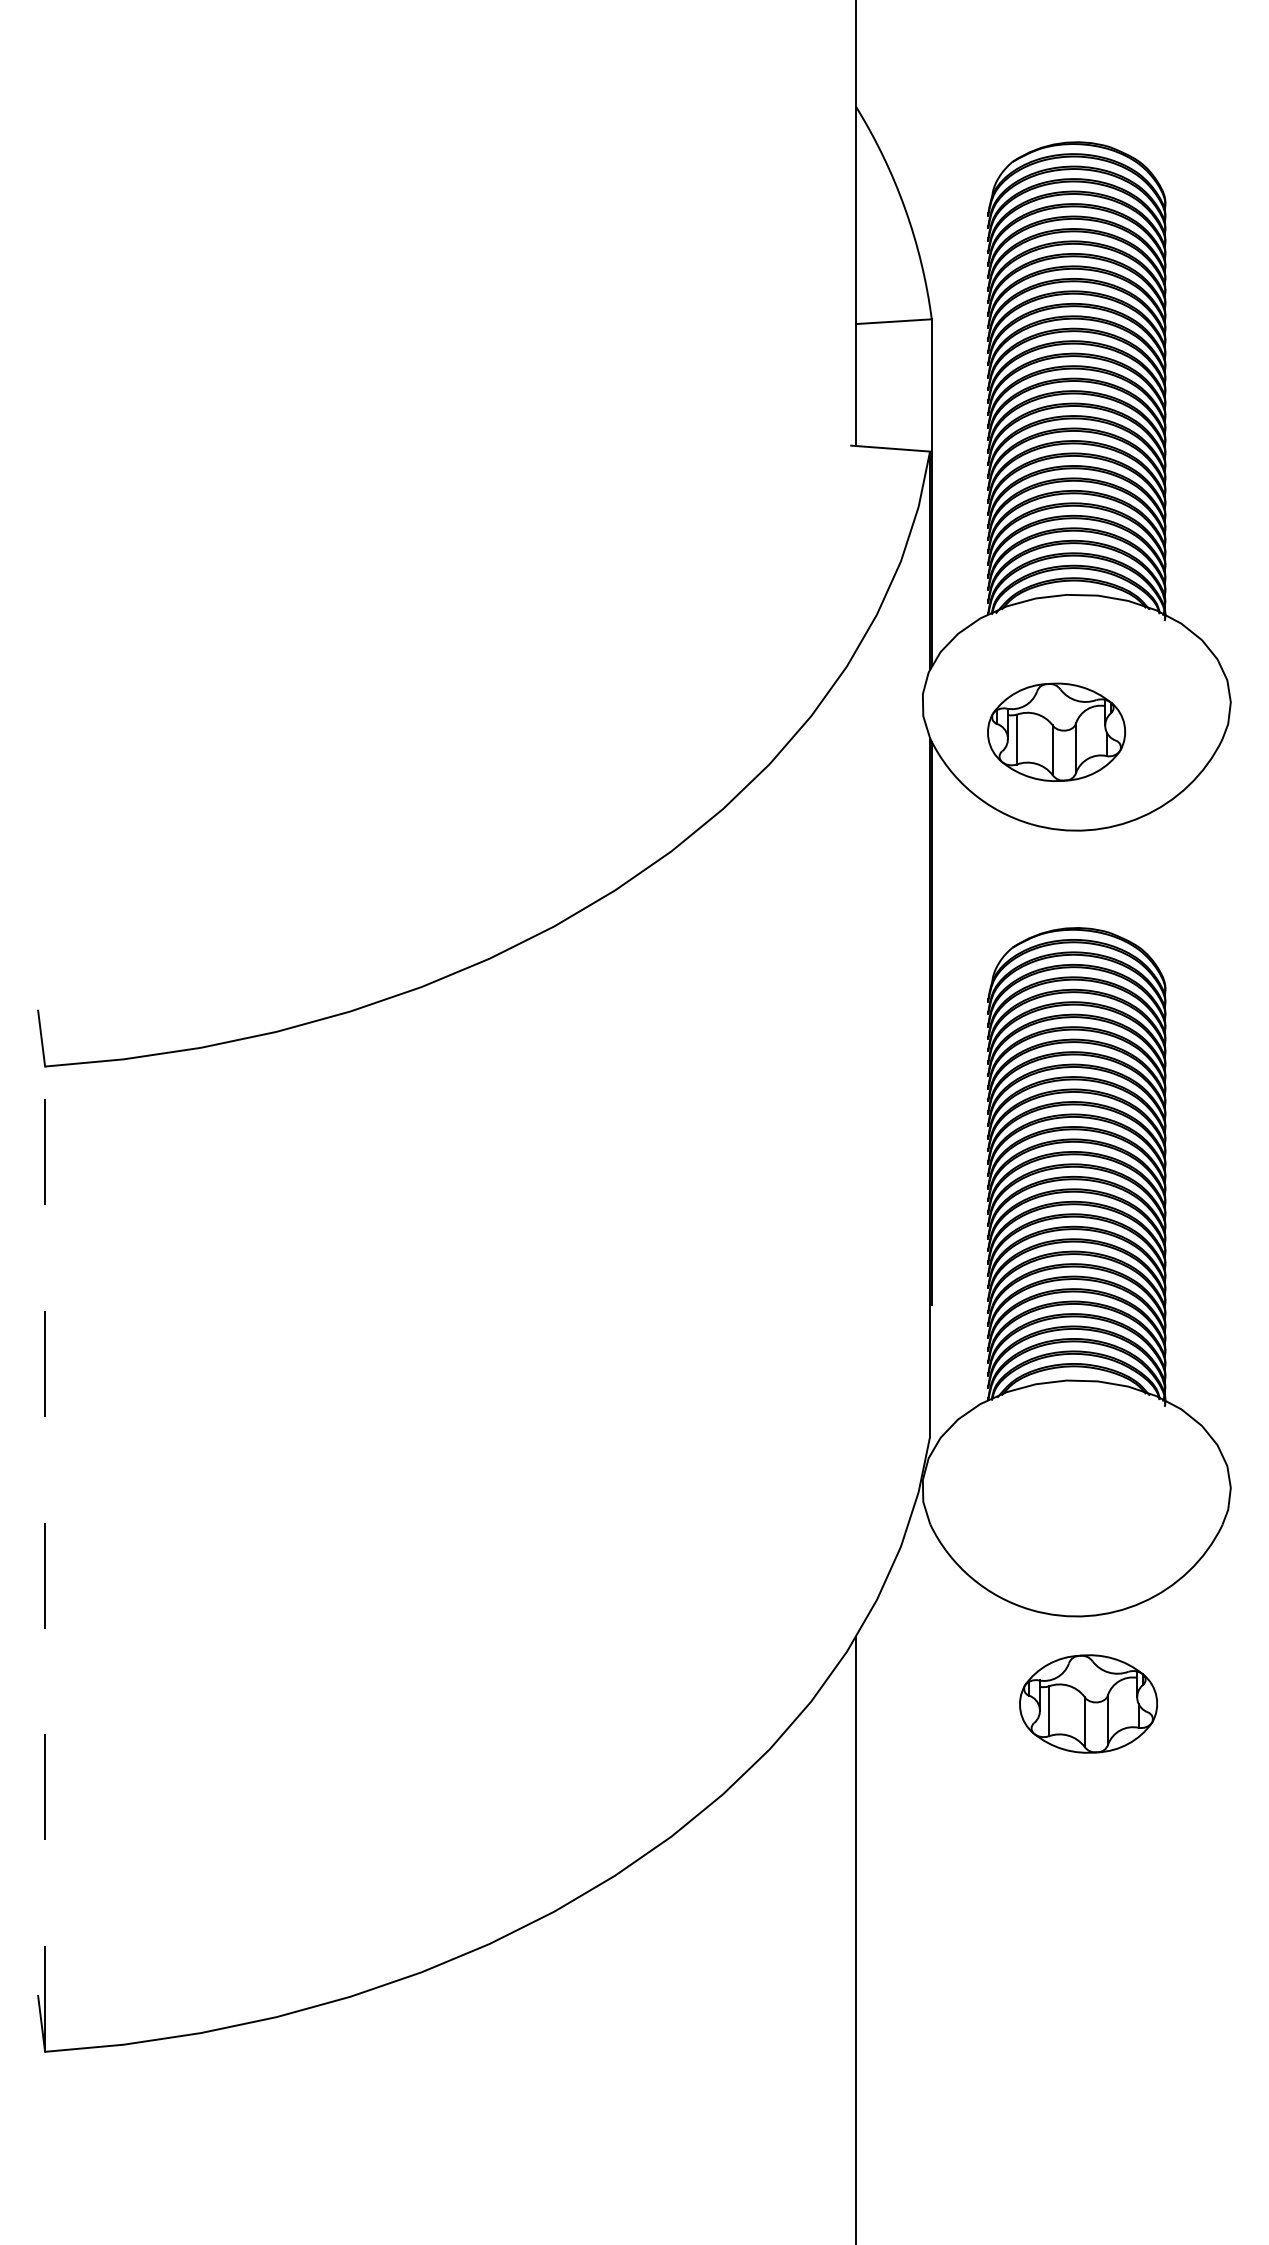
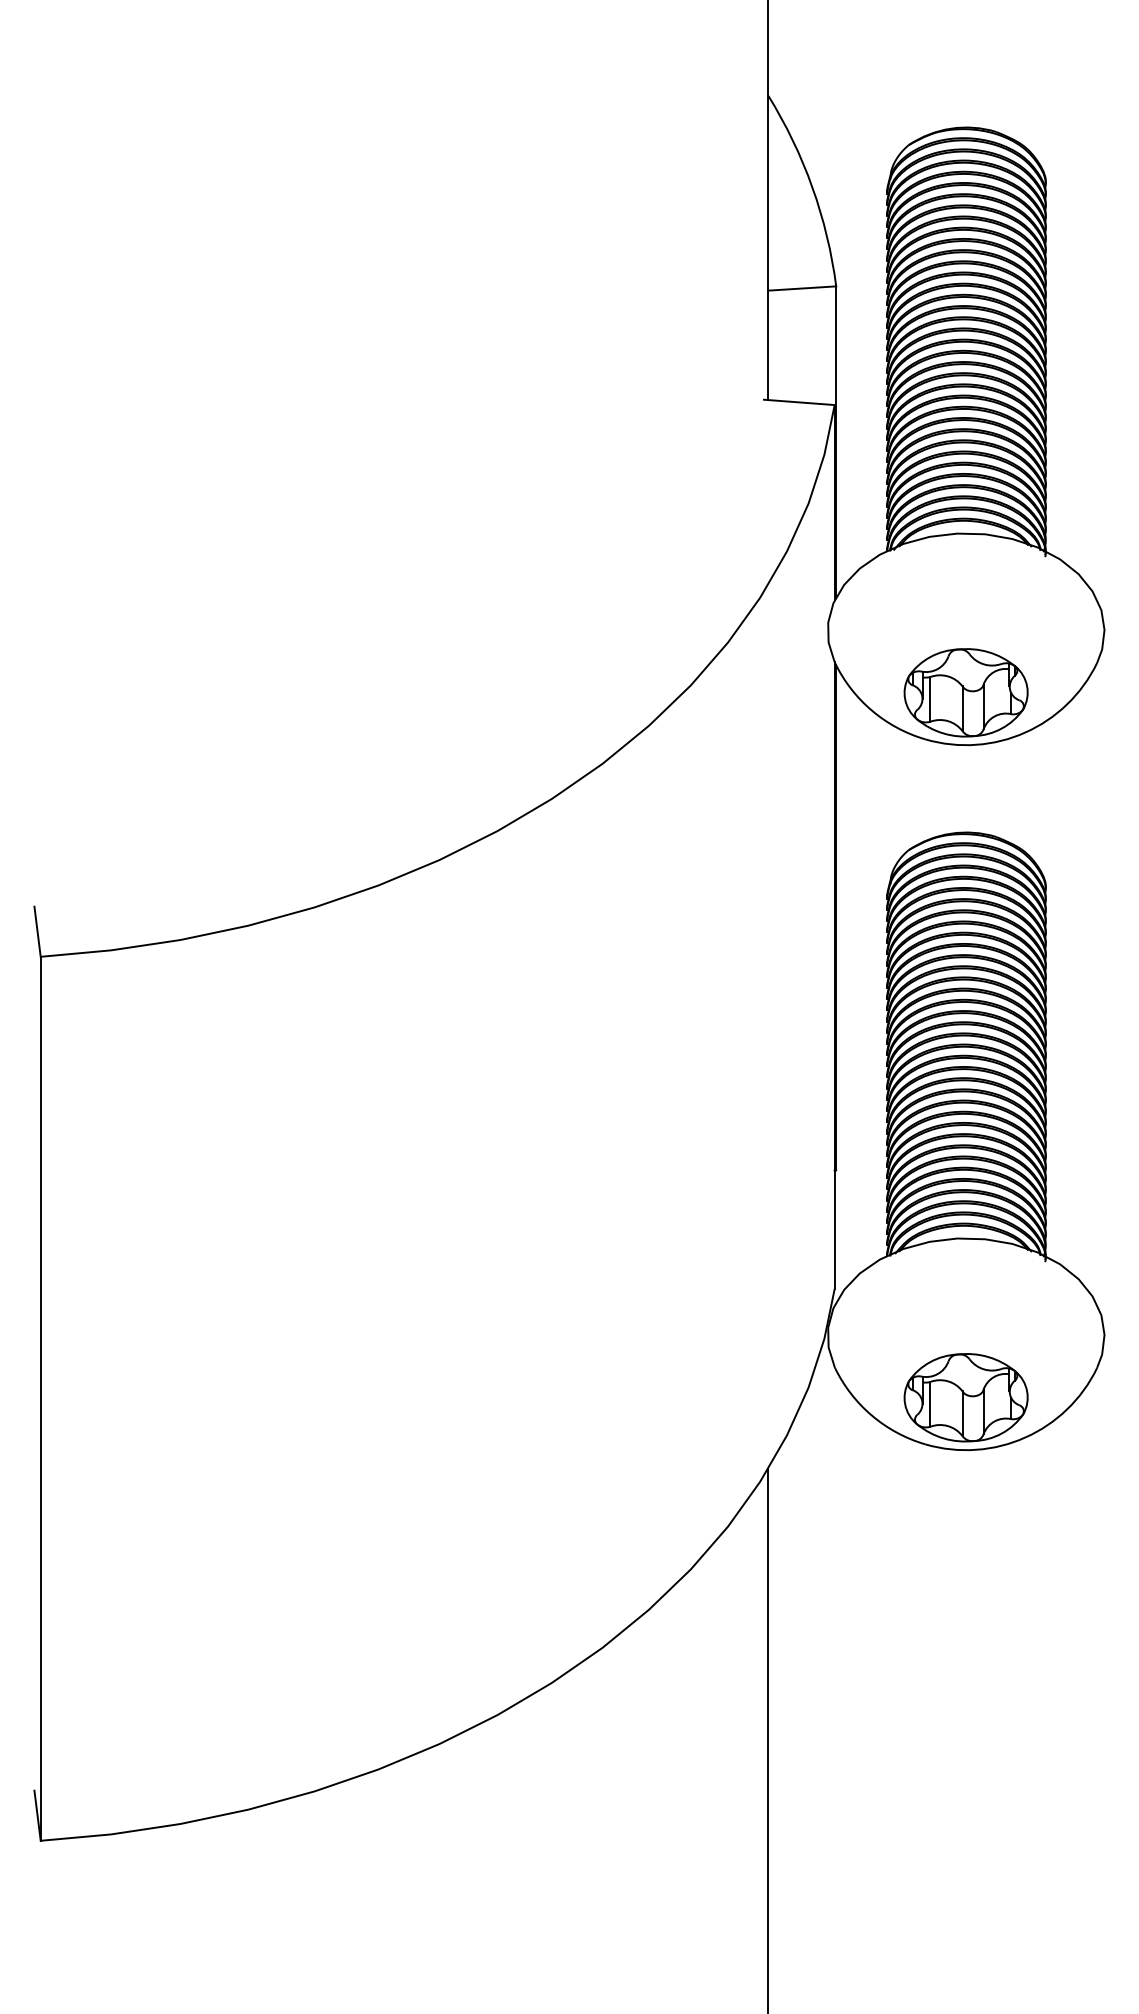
part: (1056, 731) -> (966, 692), moved
line: (45, 1559) -> (41, 1399), dashed -> solid
part: (1088, 1703) -> (966, 1397), moved

